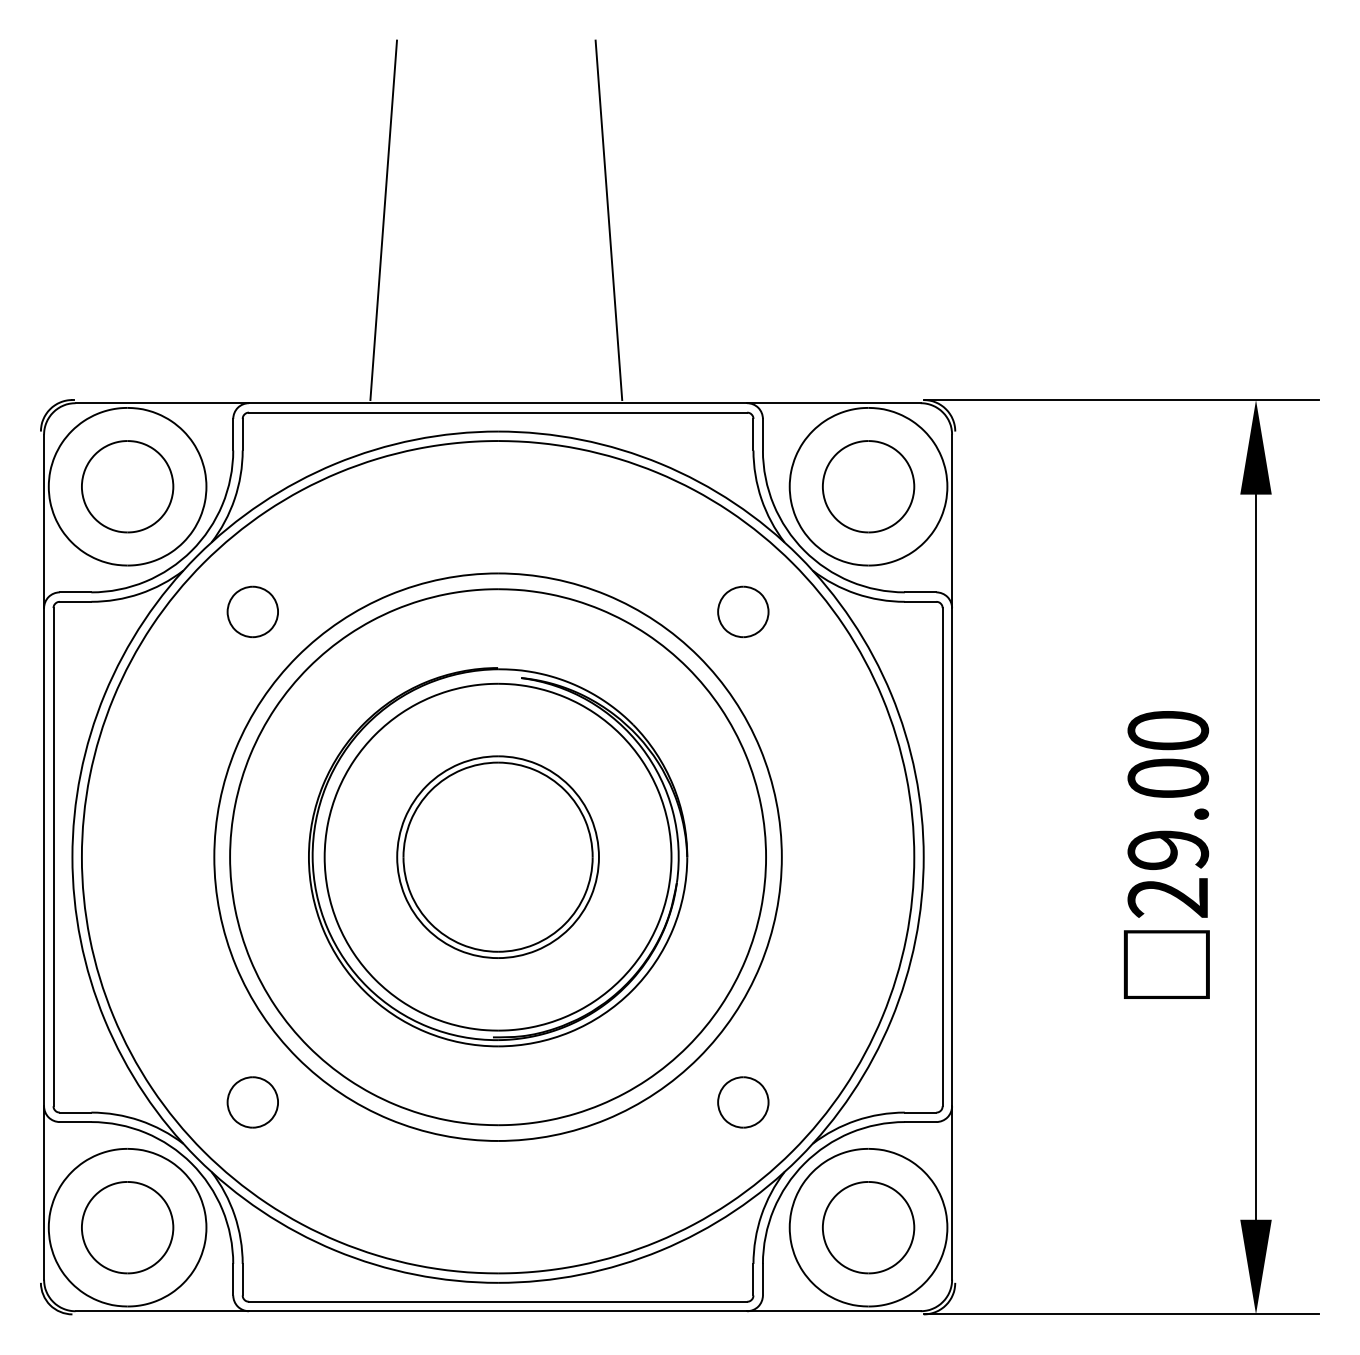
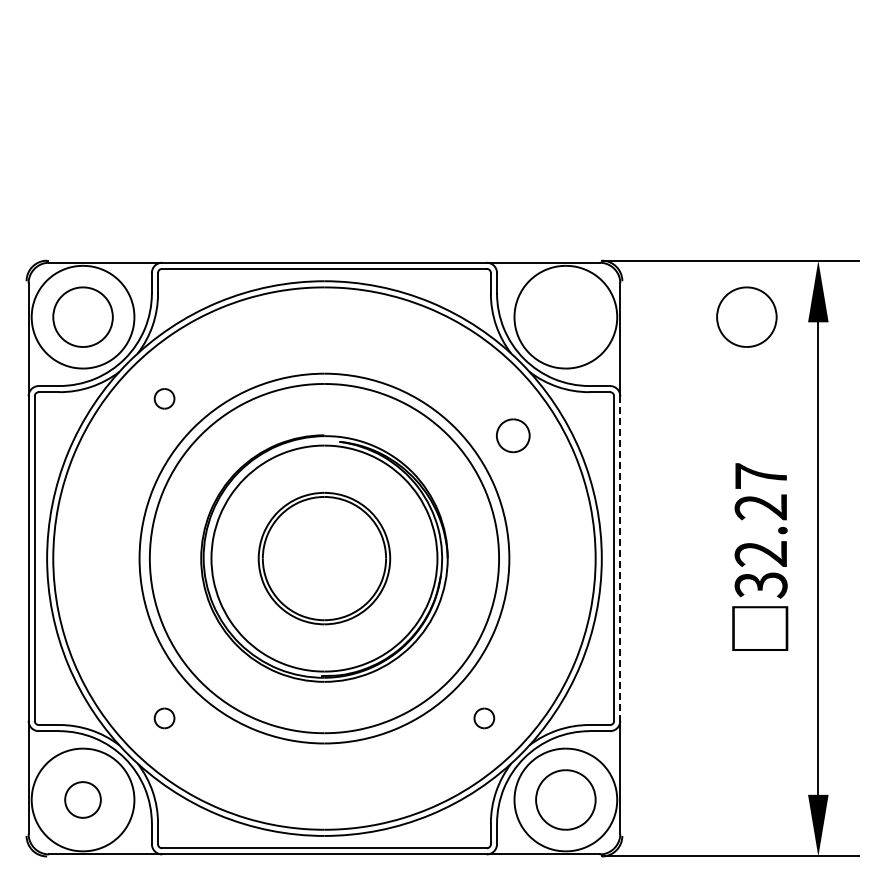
line: (383, 220) -> (249, 143), removed
line: (608, 220) -> (396, 143), removed
part: (868, 485) -> (746, 316), moved
part: (252, 611) -> (164, 398), size x0.6
part: (743, 611) -> (513, 435), moved
text: (1167, 814) -> (760, 530), 29.00 -> 32.27
line: (952, 858) -> (620, 559), solid -> dashed
part: (252, 1102) -> (164, 718), size x0.6
part: (743, 1102) -> (484, 718), size x0.6
part: (126, 1226) -> (82, 799), size x0.6

